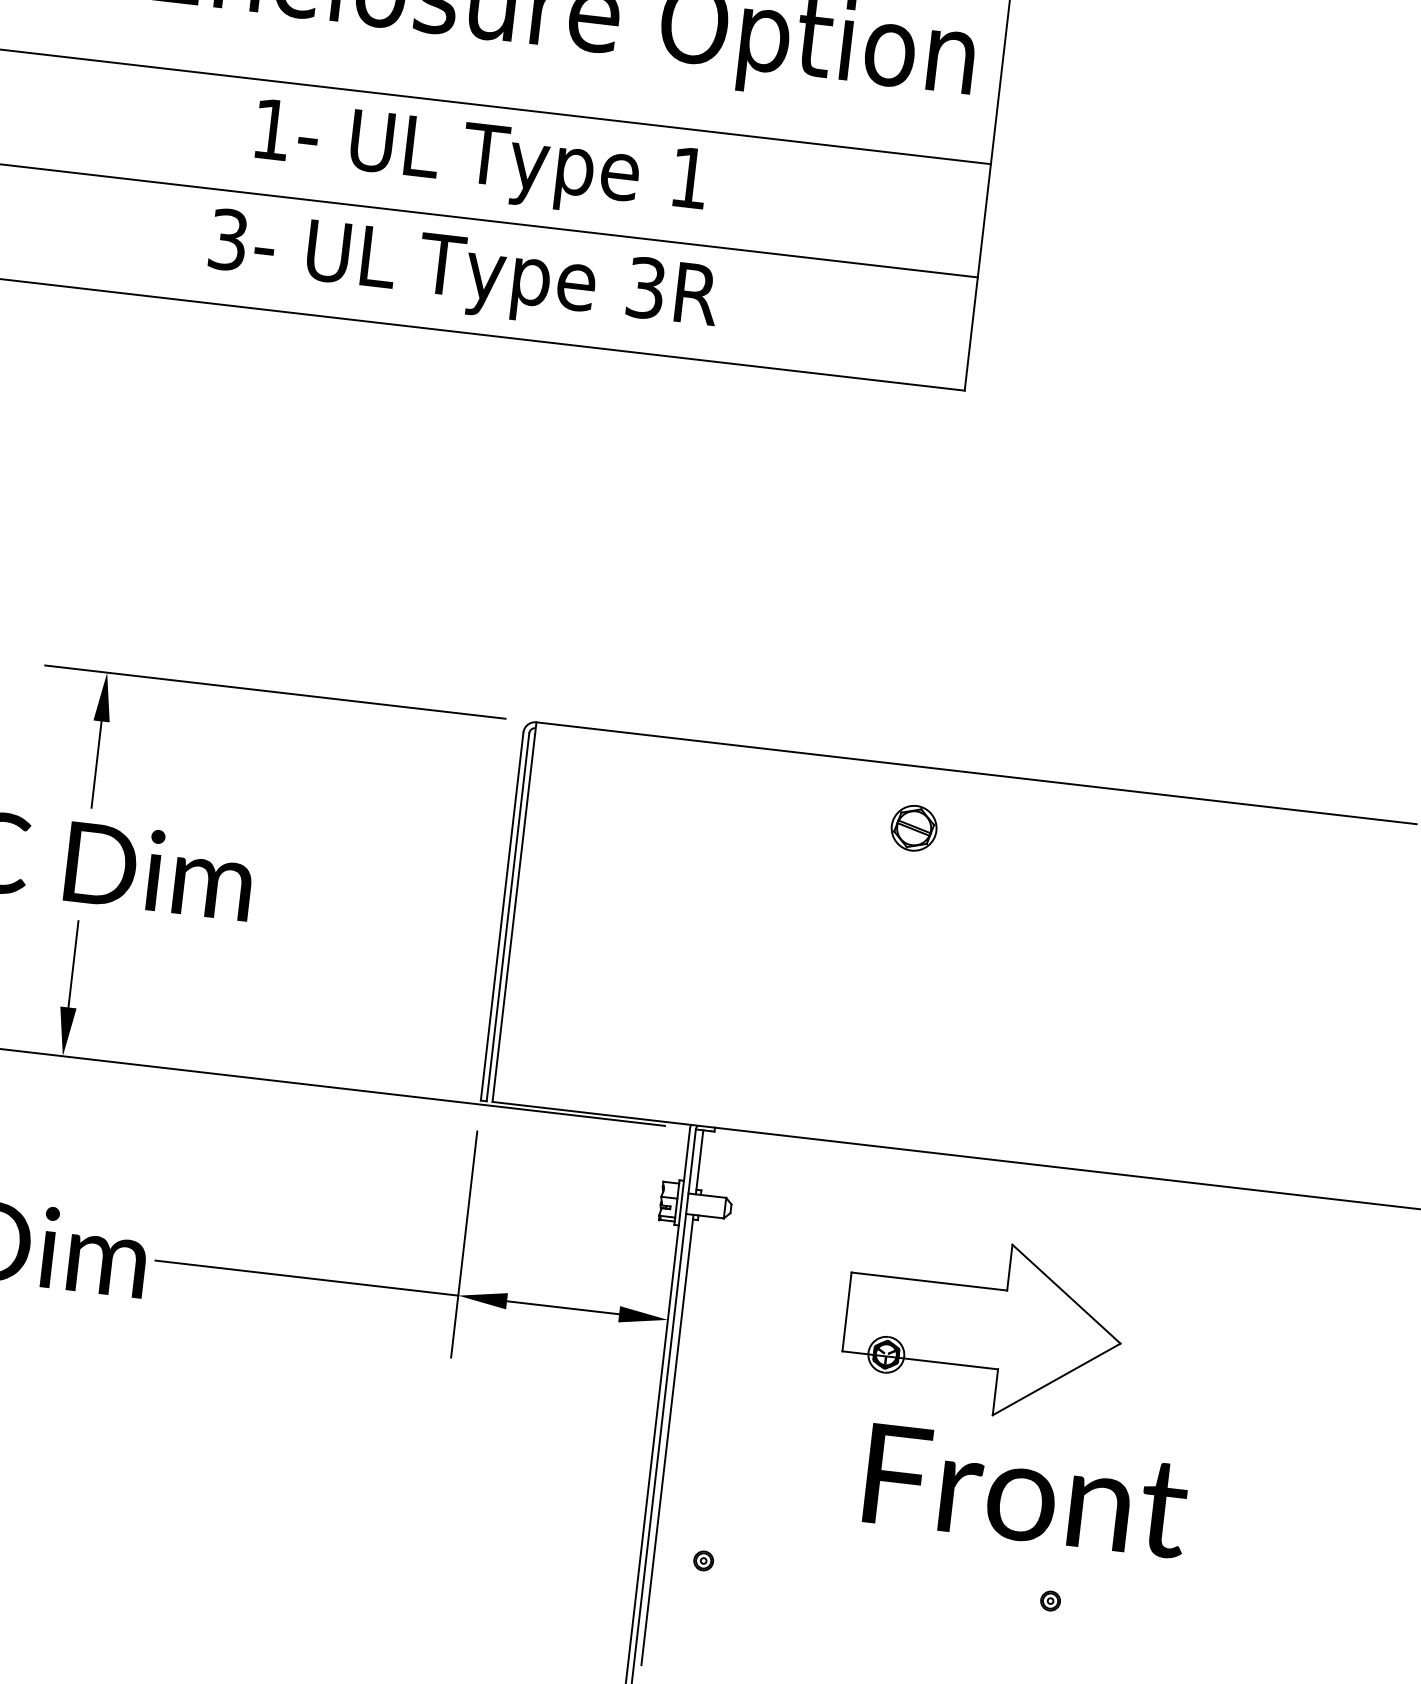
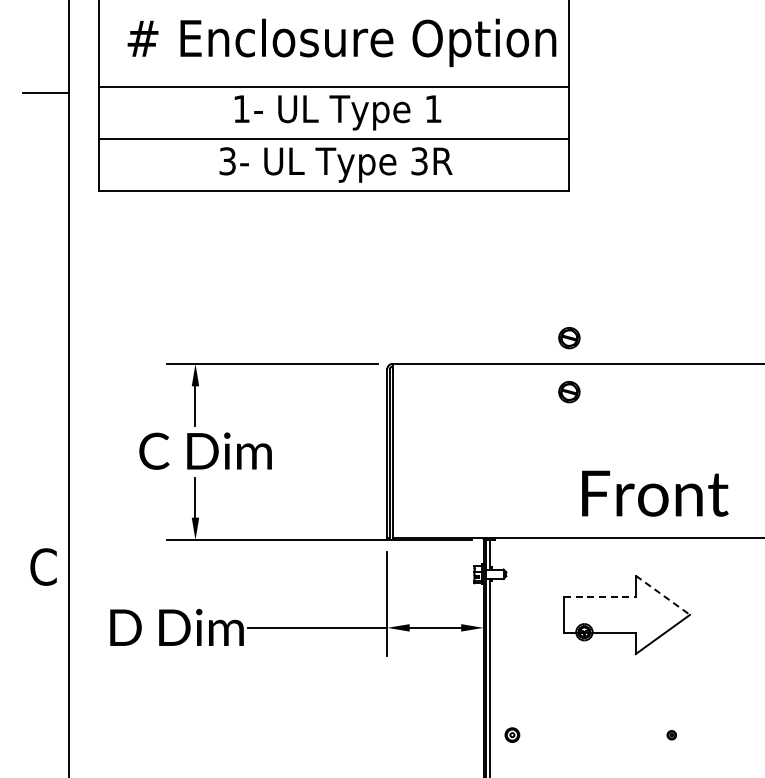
part: (927, 711) -> (569, 338), added
line: (930, 1281) -> (600, 596), solid -> dashed
line: (1067, 1294) -> (663, 595), solid -> dashed
text: (1027, 1490) -> (655, 493), moved
part: (703, 1561) -> (512, 735), size x1.6

